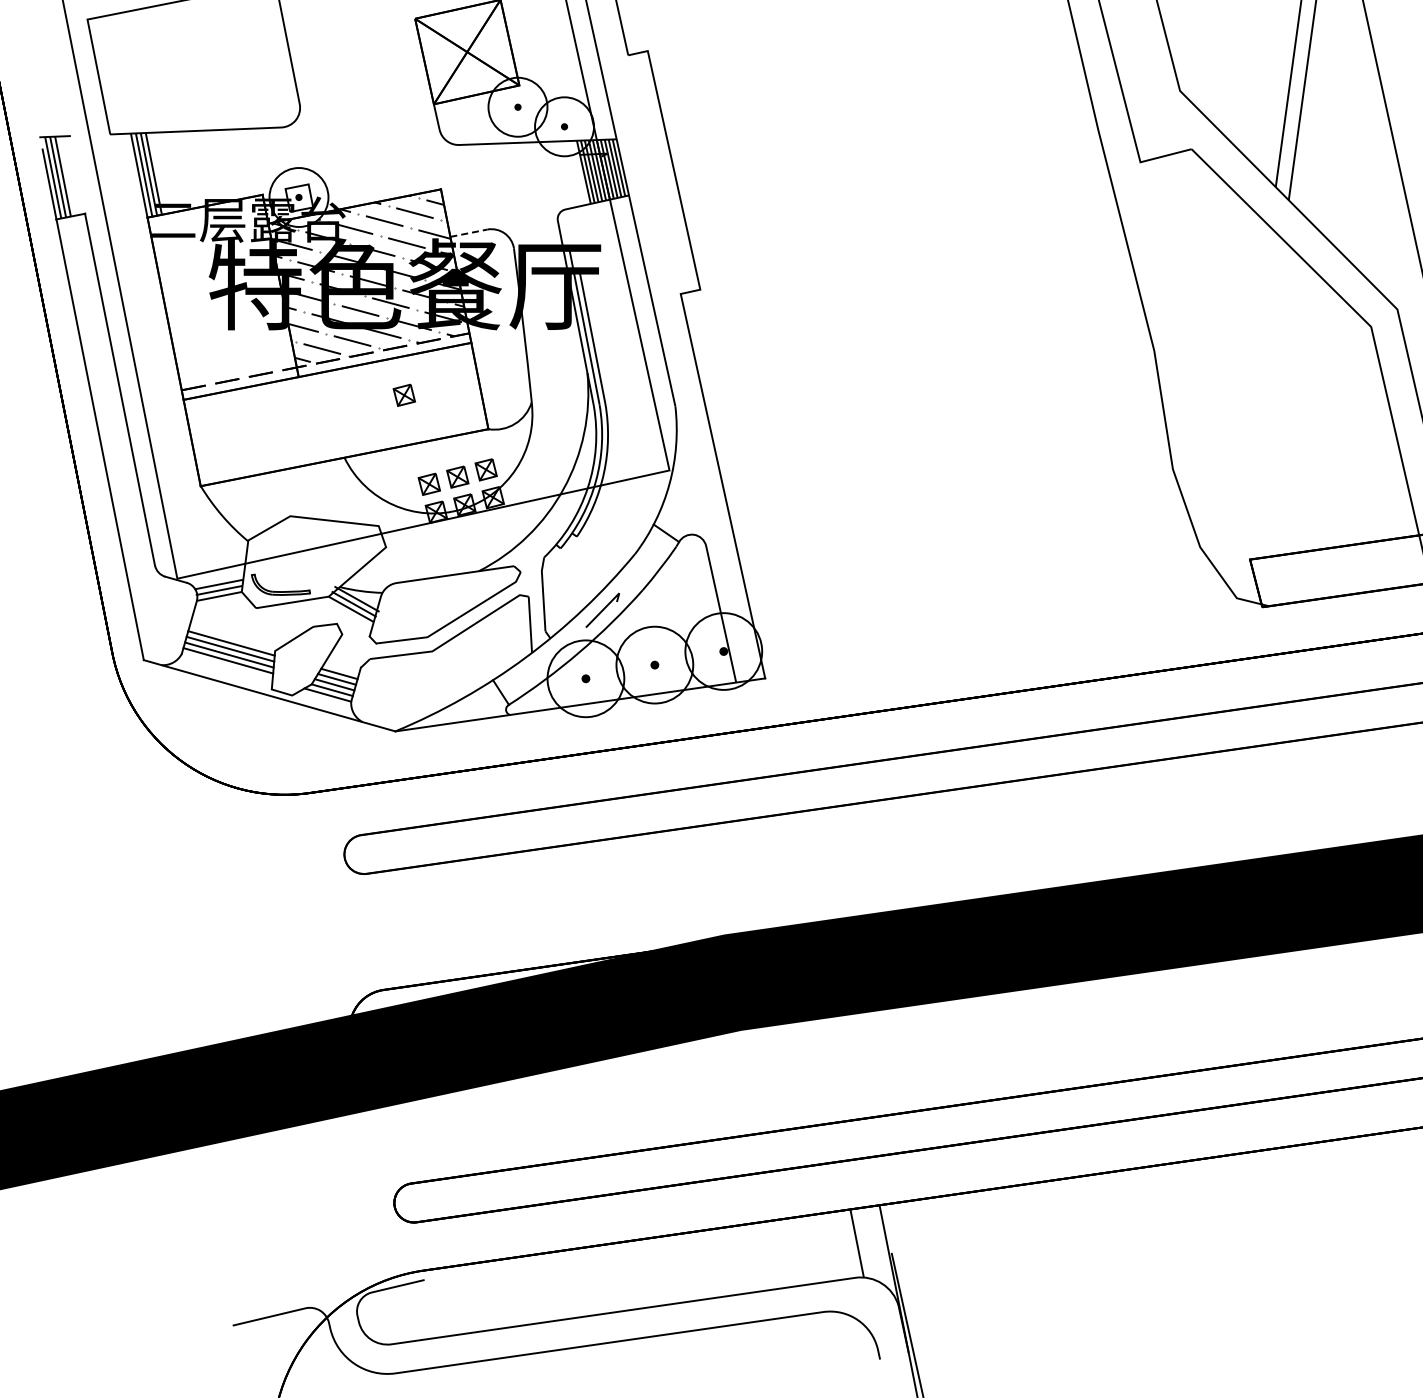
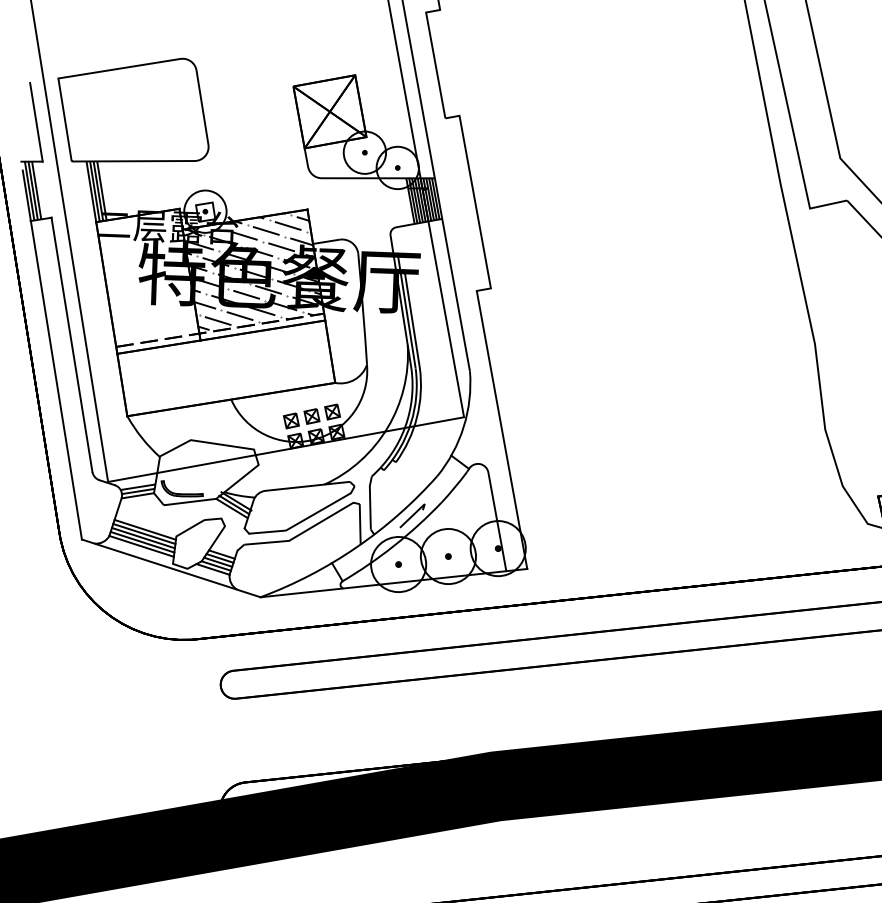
line: (58, 81) -> (35, 122), added
line: (468, 233) -> (326, 241), dashed -> solid
part: (403, 394) -> (275, 355), removed
line: (226, 666) -> (141, 546), added

